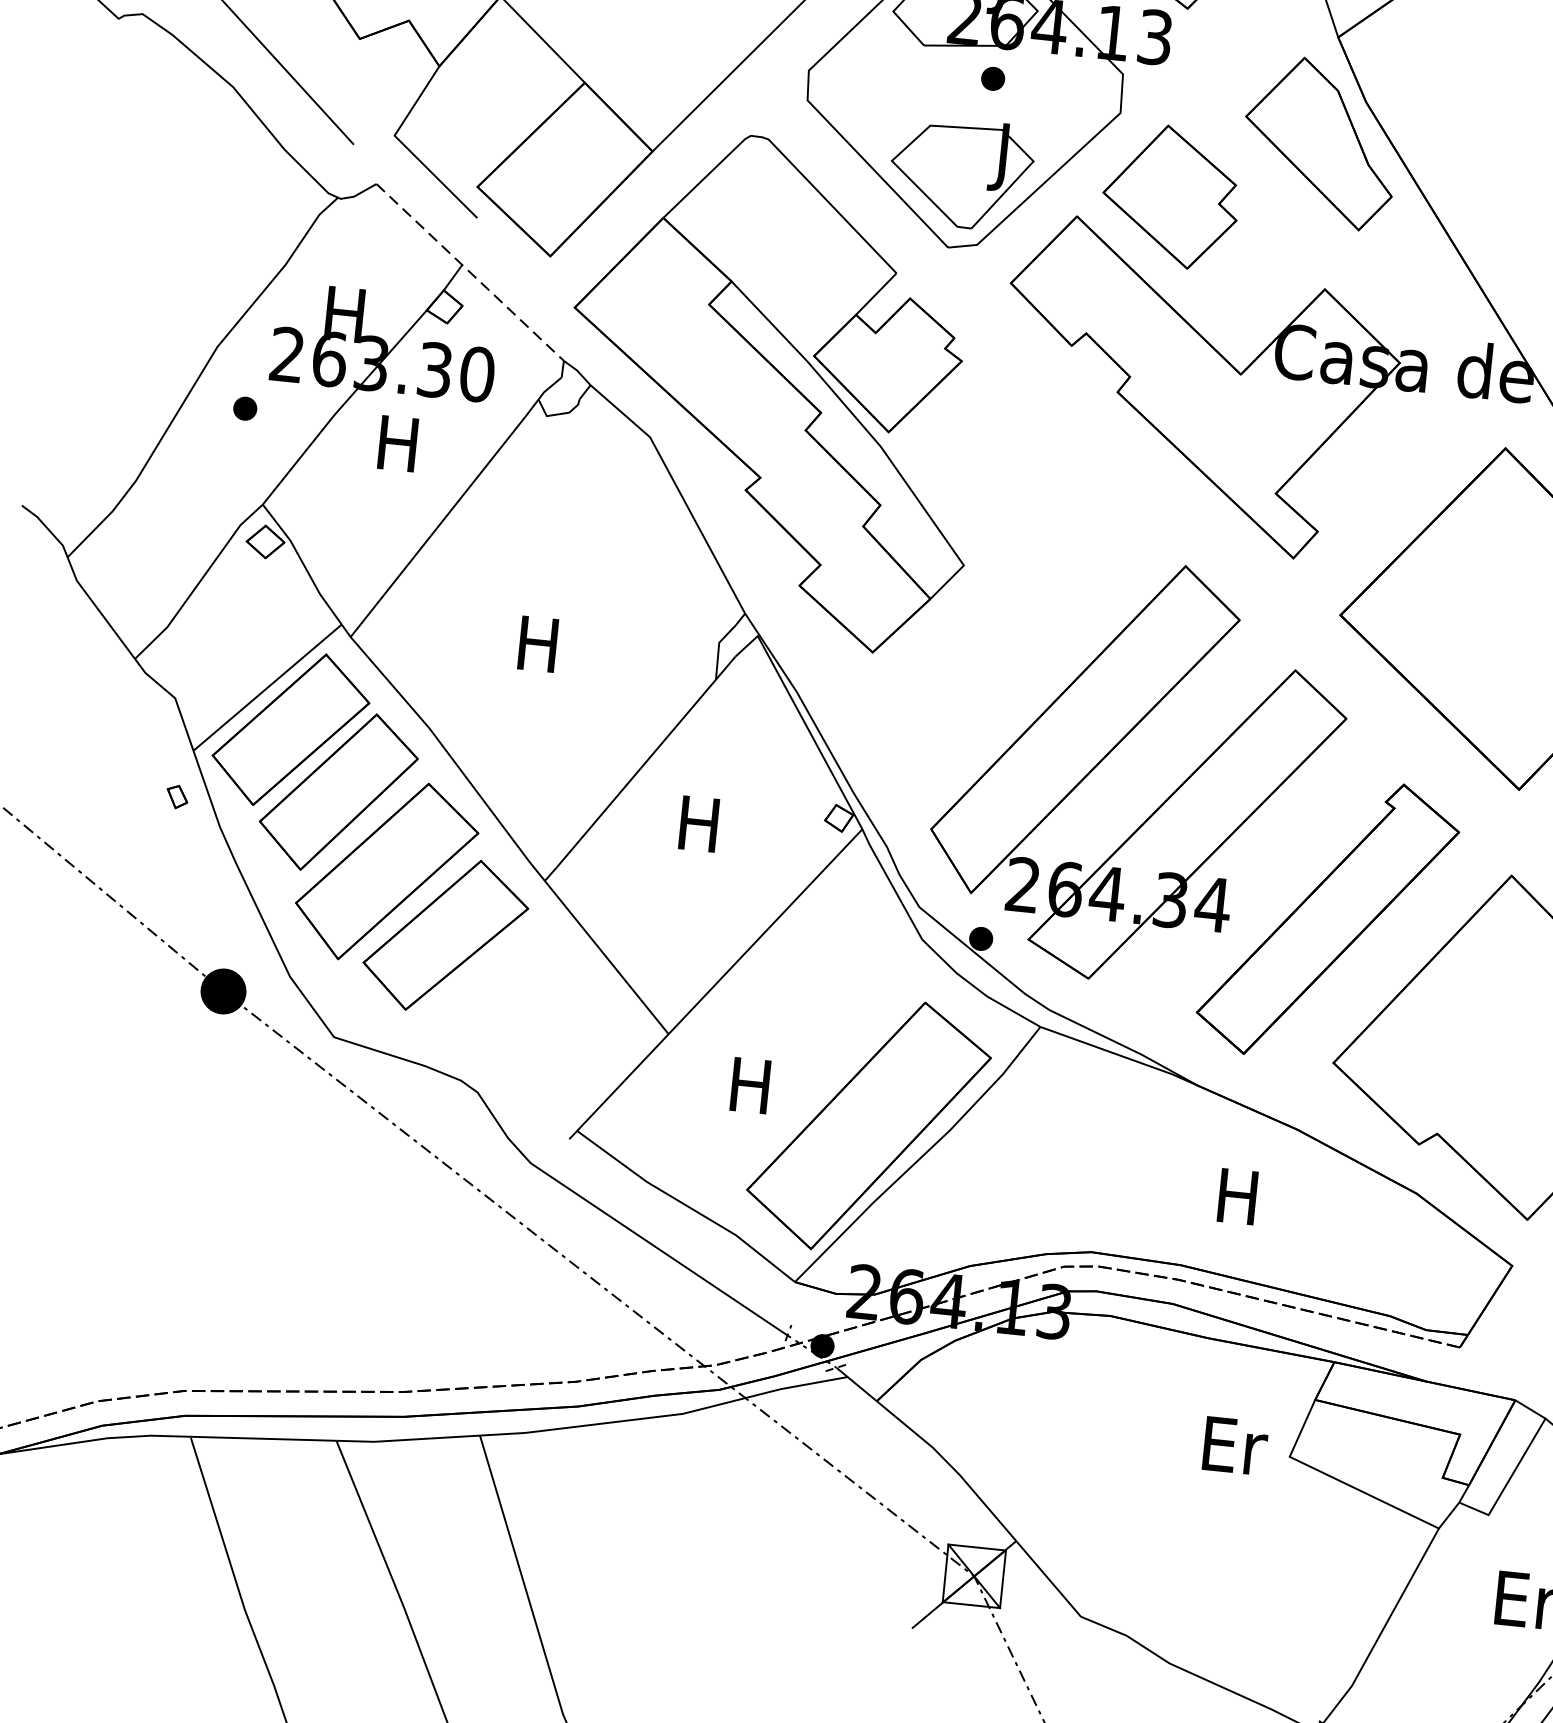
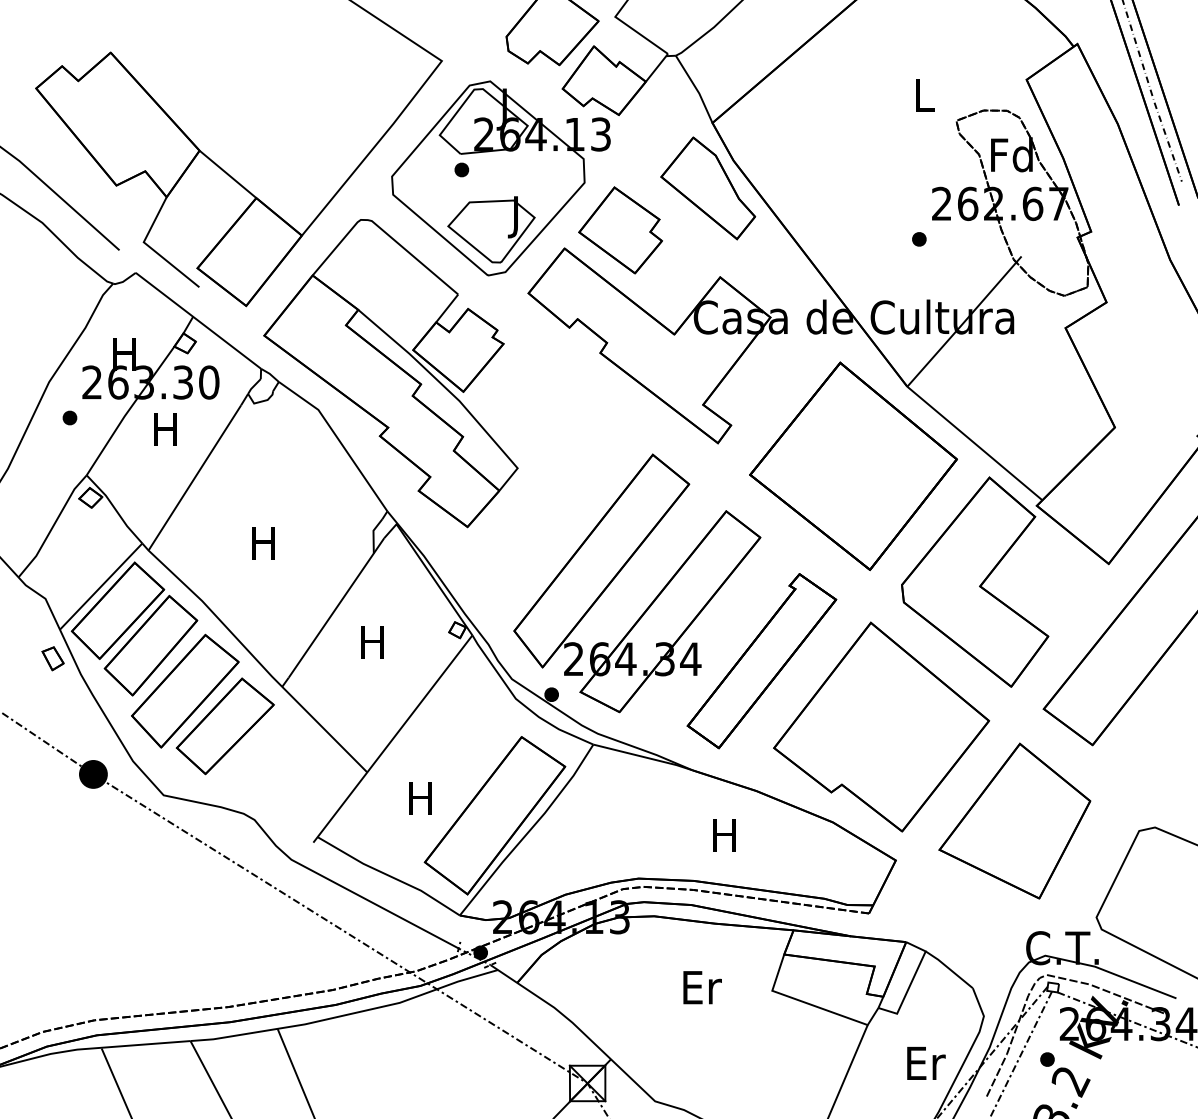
part: (992, 78) -> (461, 169), moved
line: (470, 271) -> (198, 320), dashed -> solid
part: (176, 796) -> (52, 658), size x1.67
text: (1235, 1445) -> (702, 987), moved

